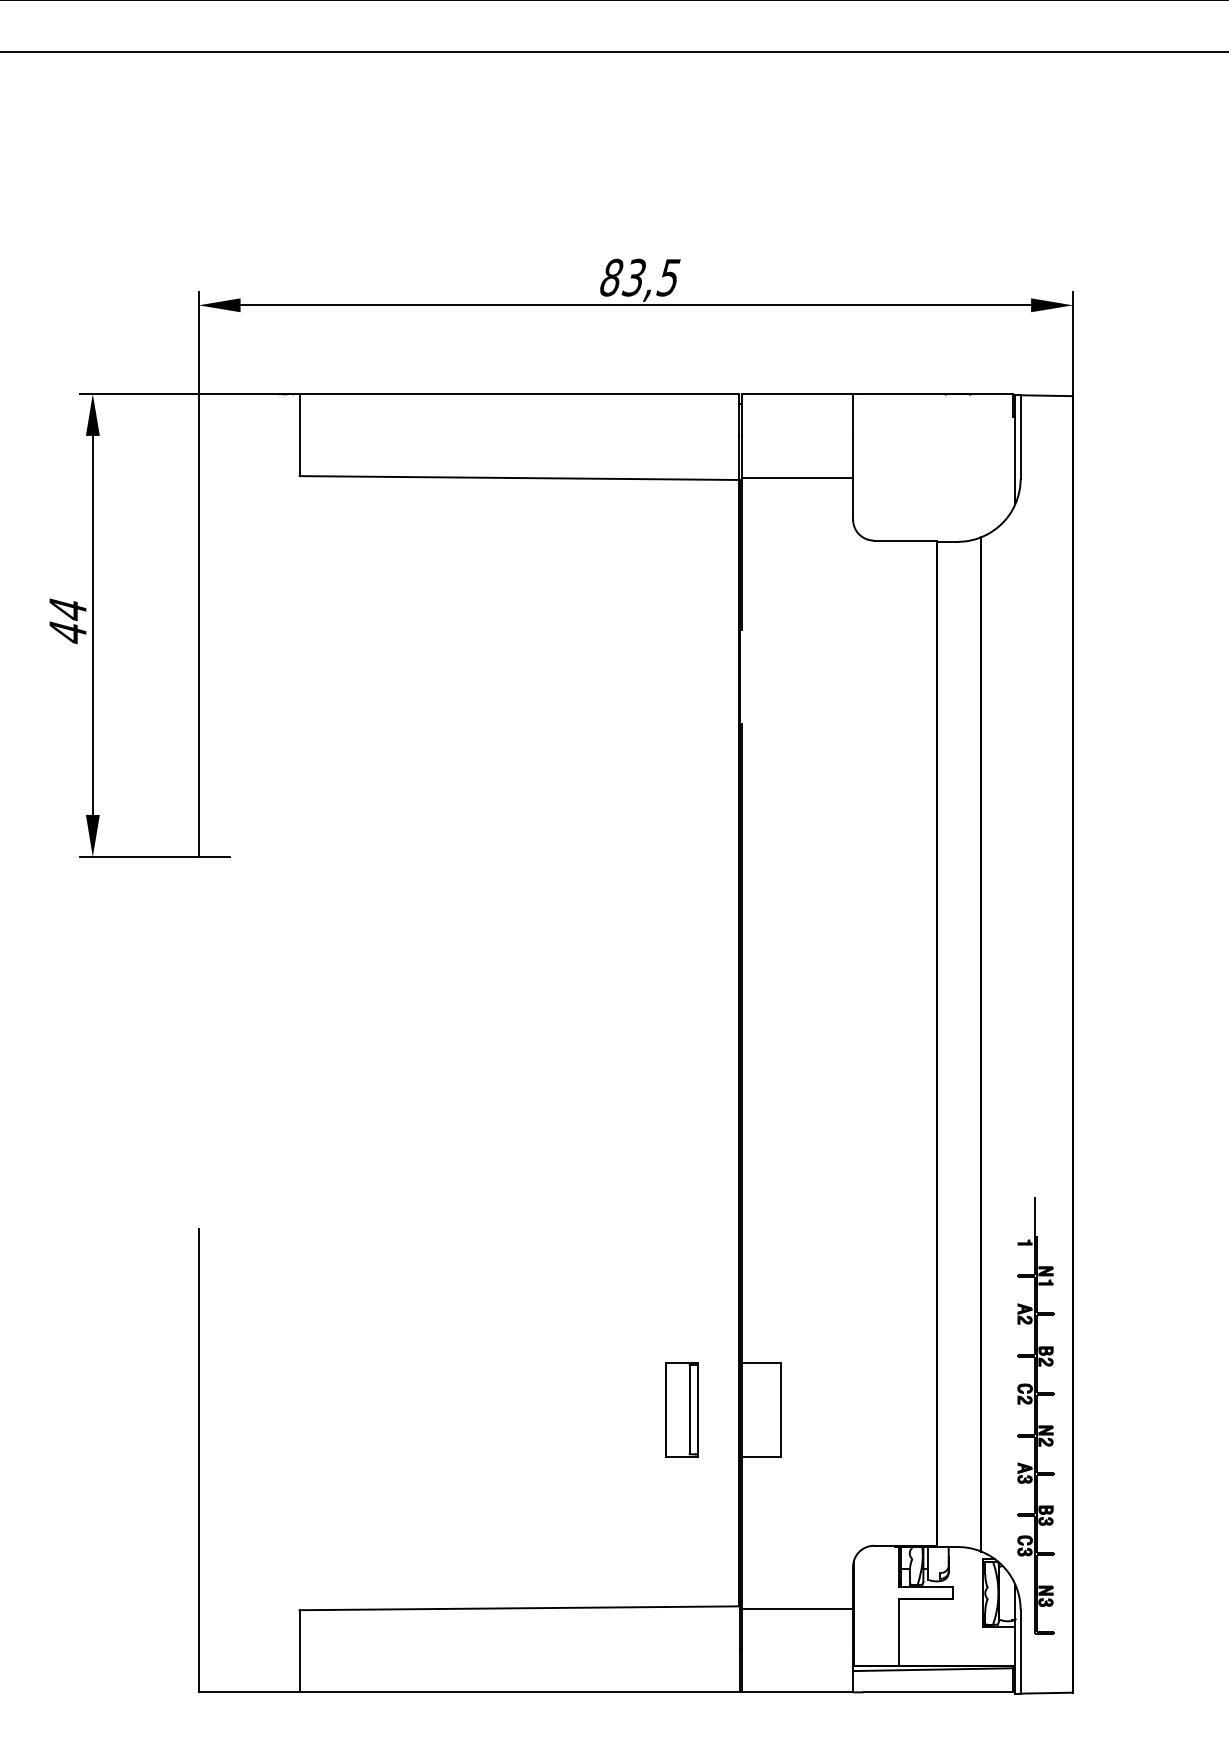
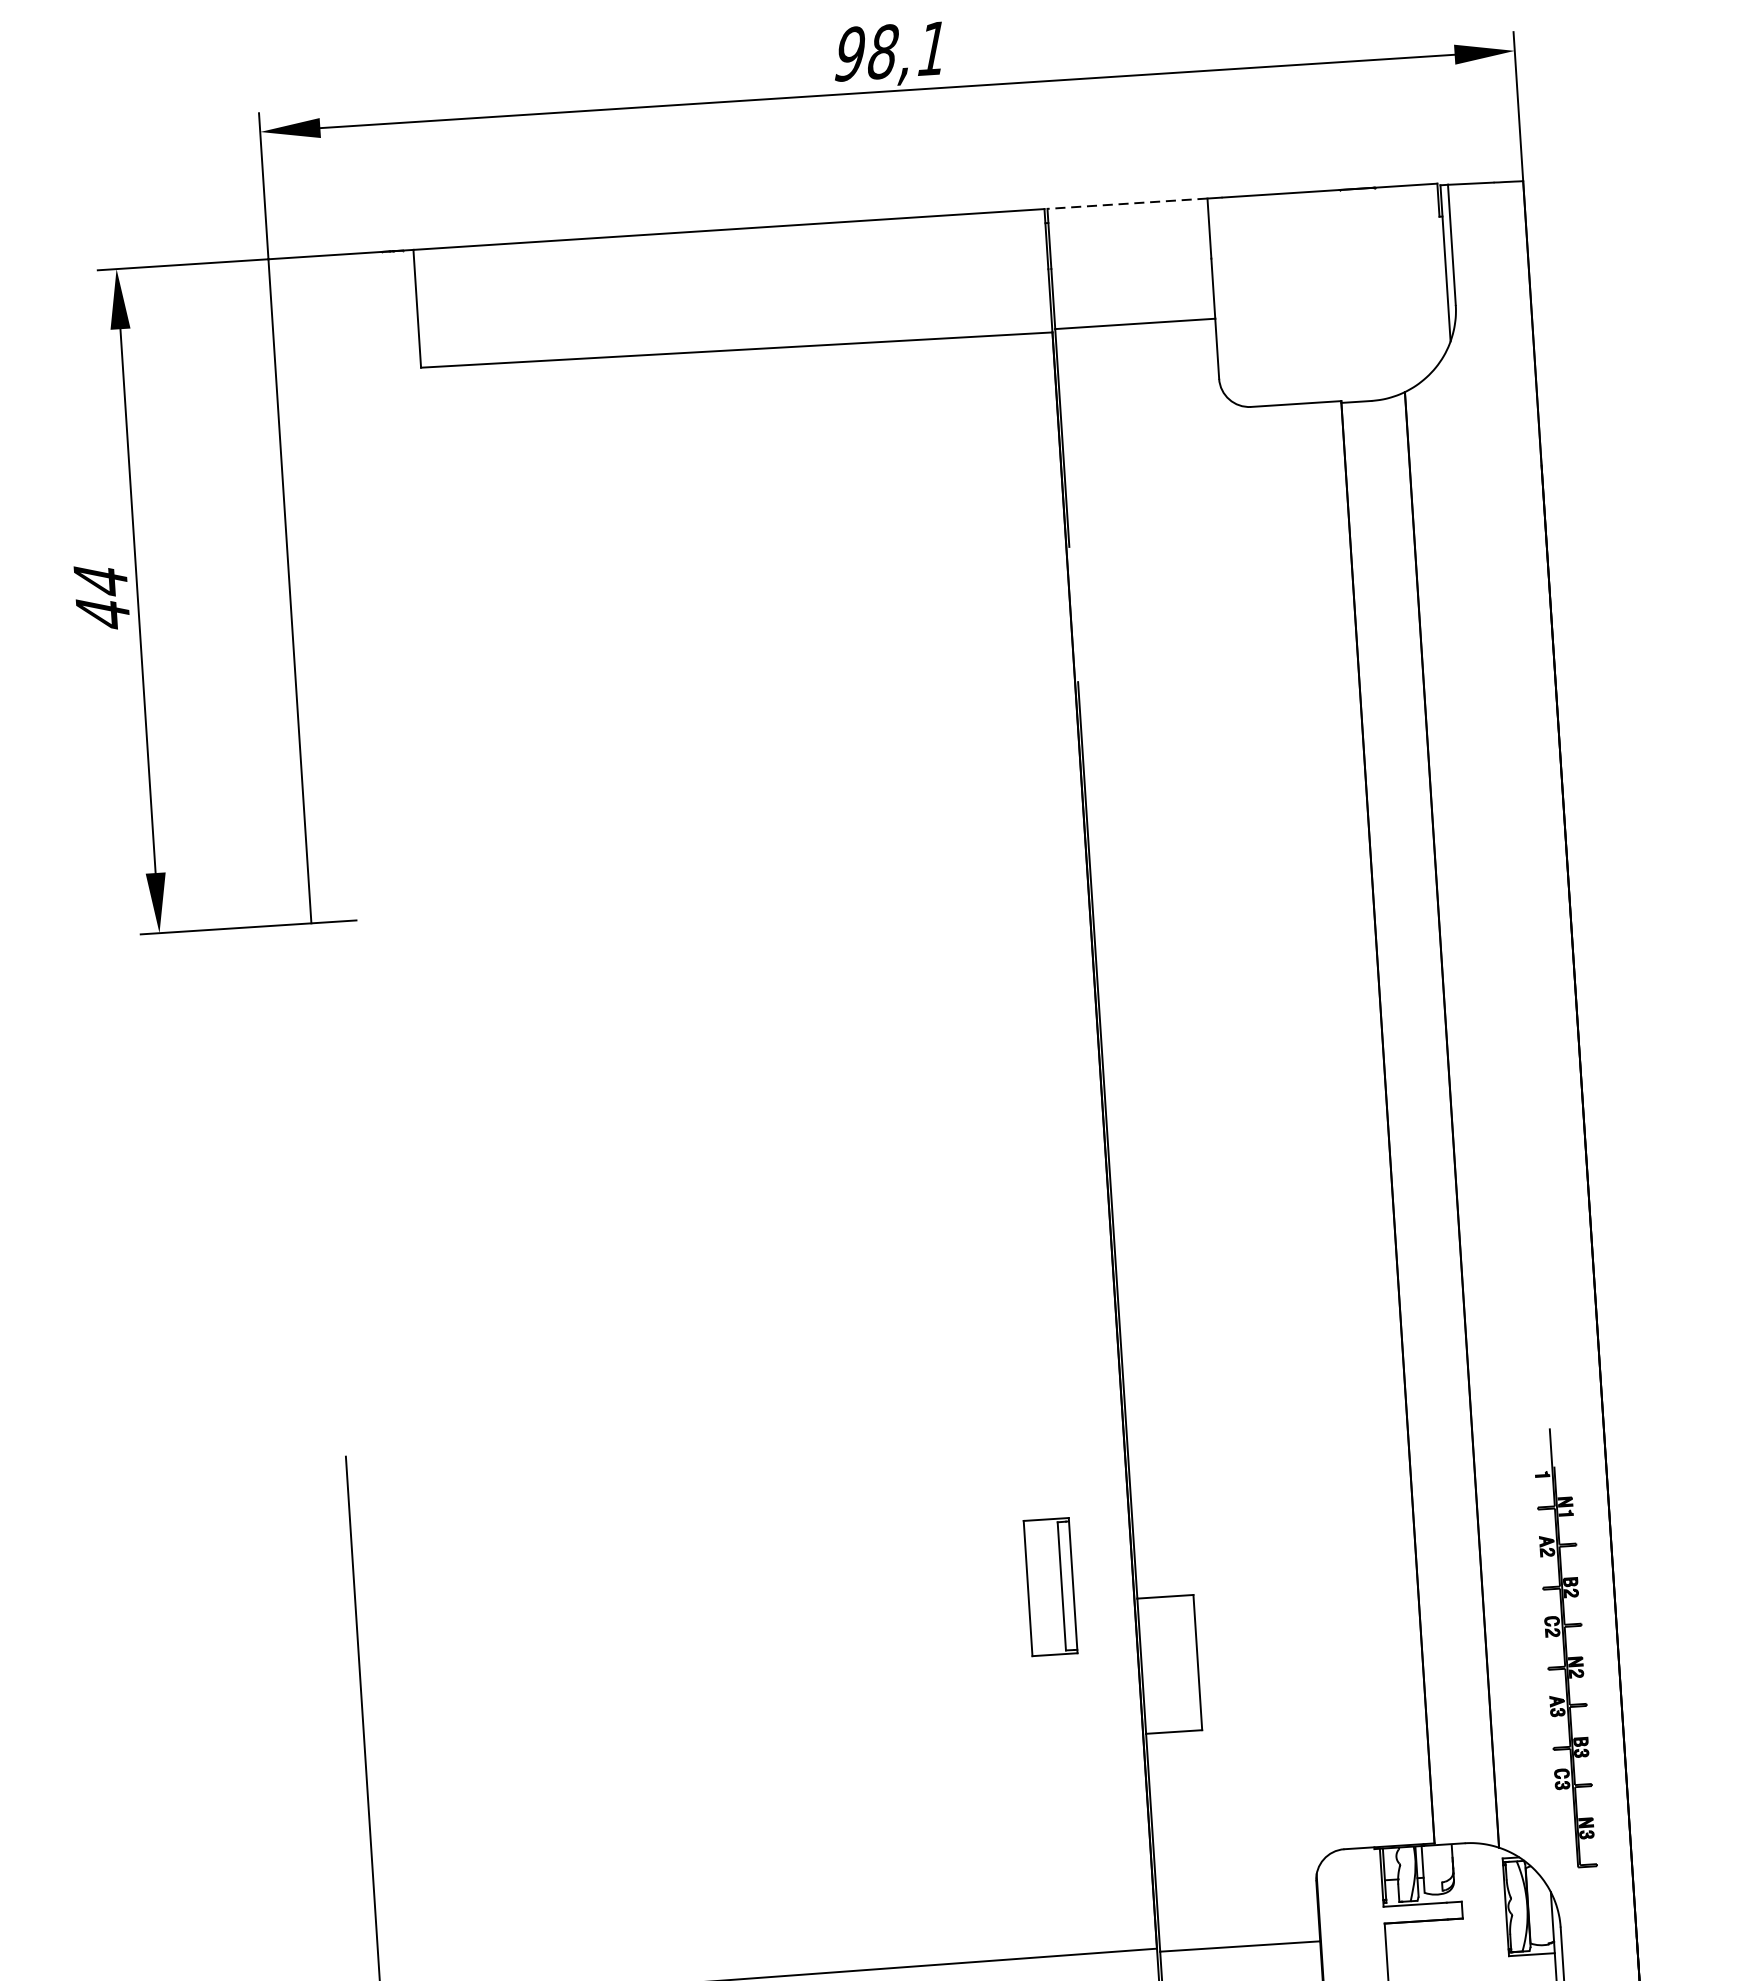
text: (640, 277) -> (891, 51), 83,5 -> 98,1
line: (797, 394) -> (1127, 204), solid -> dashed
part: (681, 1409) -> (1050, 1586), moved
part: (1035, 1415) -> (1564, 1647), size x0.7

